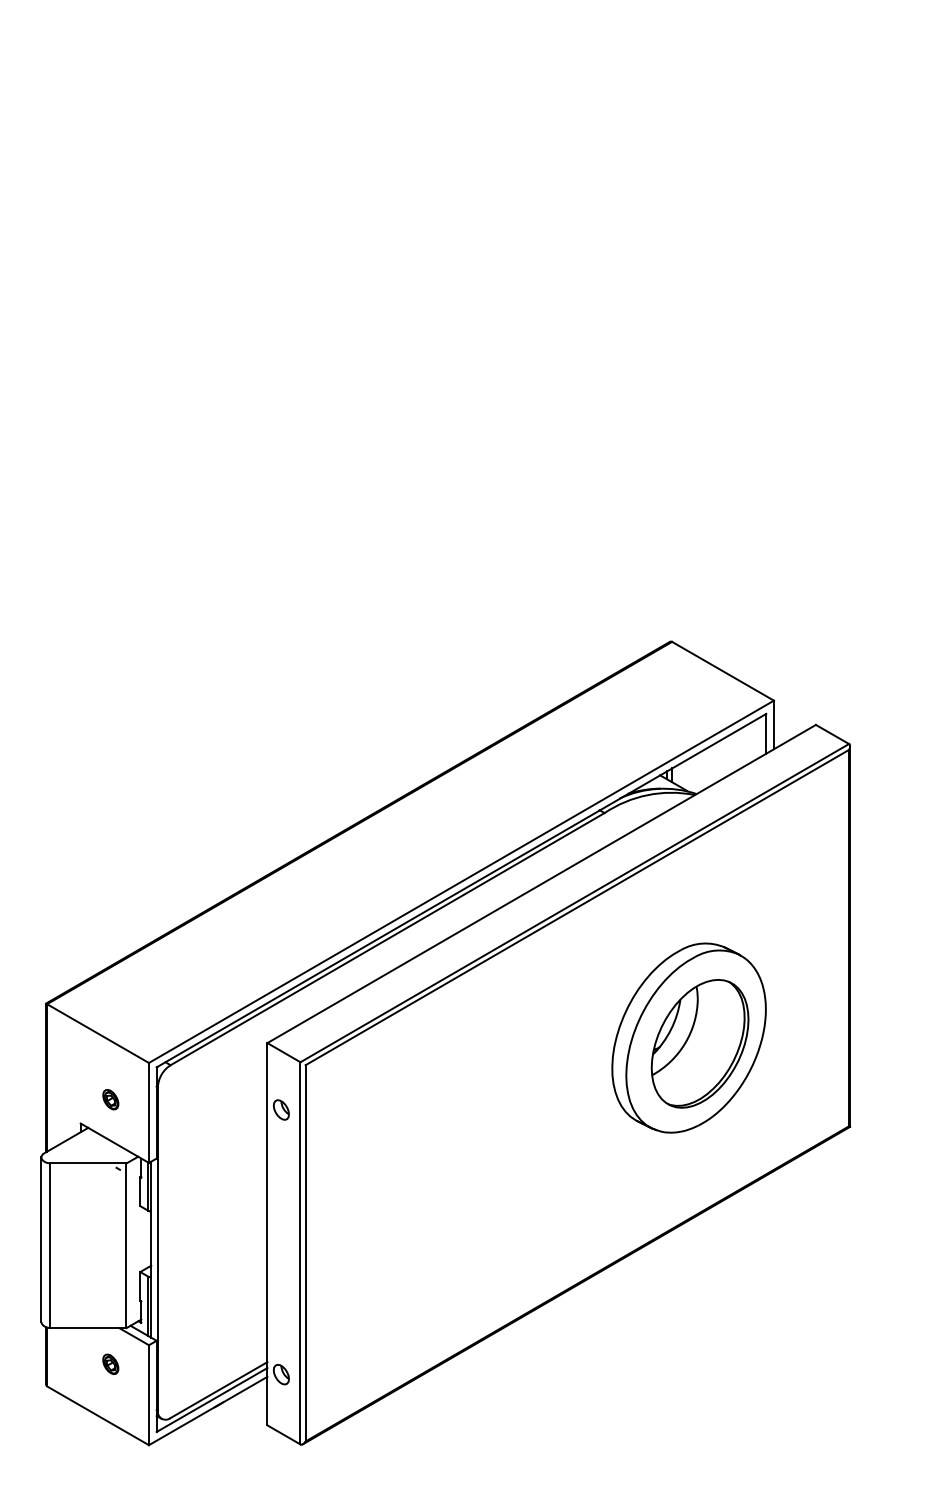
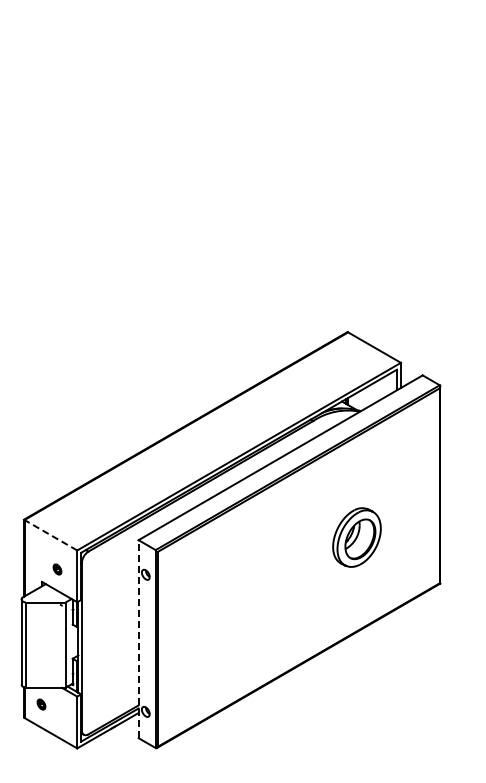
line: (97, 1034) -> (50, 535), solid -> dashed
part: (688, 1037) -> (356, 537), size x0.6
line: (267, 1234) -> (138, 639), solid -> dashed
part: (110, 1364) -> (41, 704), moved

